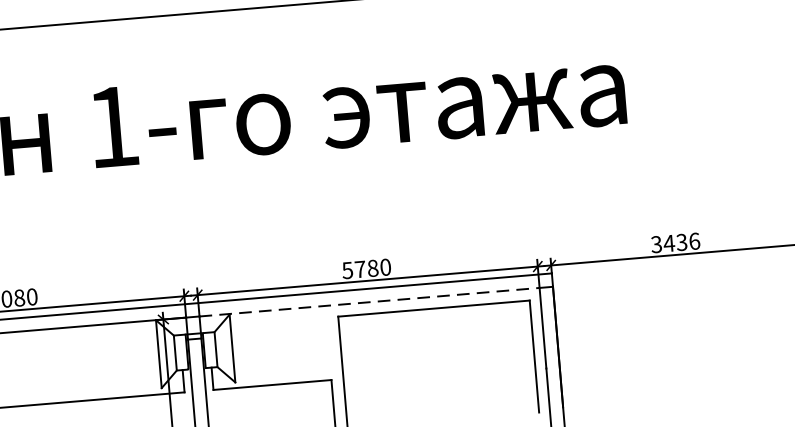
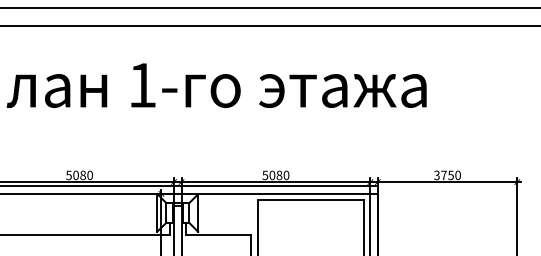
text: (682, 240) -> (451, 174), 3436 -> 3750
text: (360, 269) -> (272, 175), 5780 -> 5080
line: (370, 301) -> (276, 193), dashed -> solid

